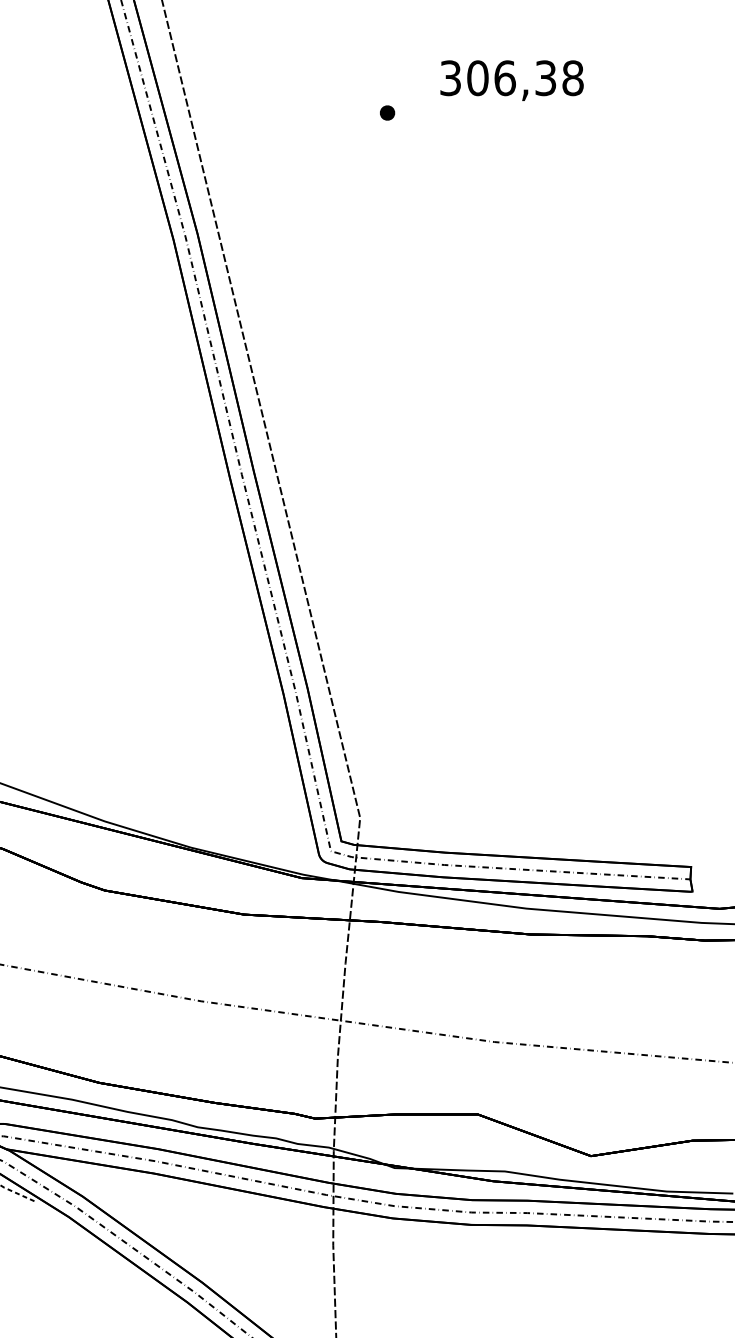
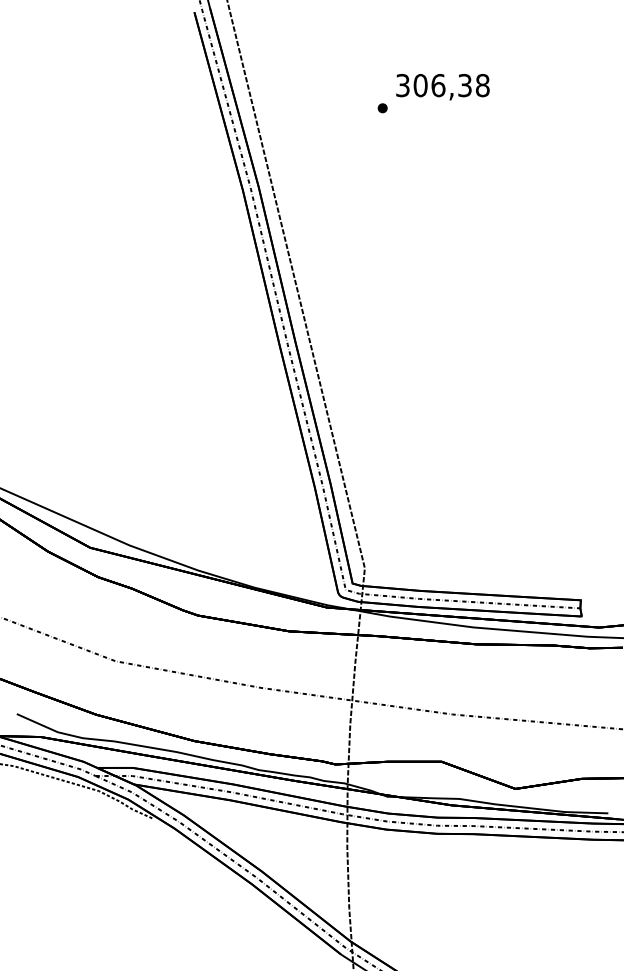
text: (511, 81) -> (442, 87), moved

